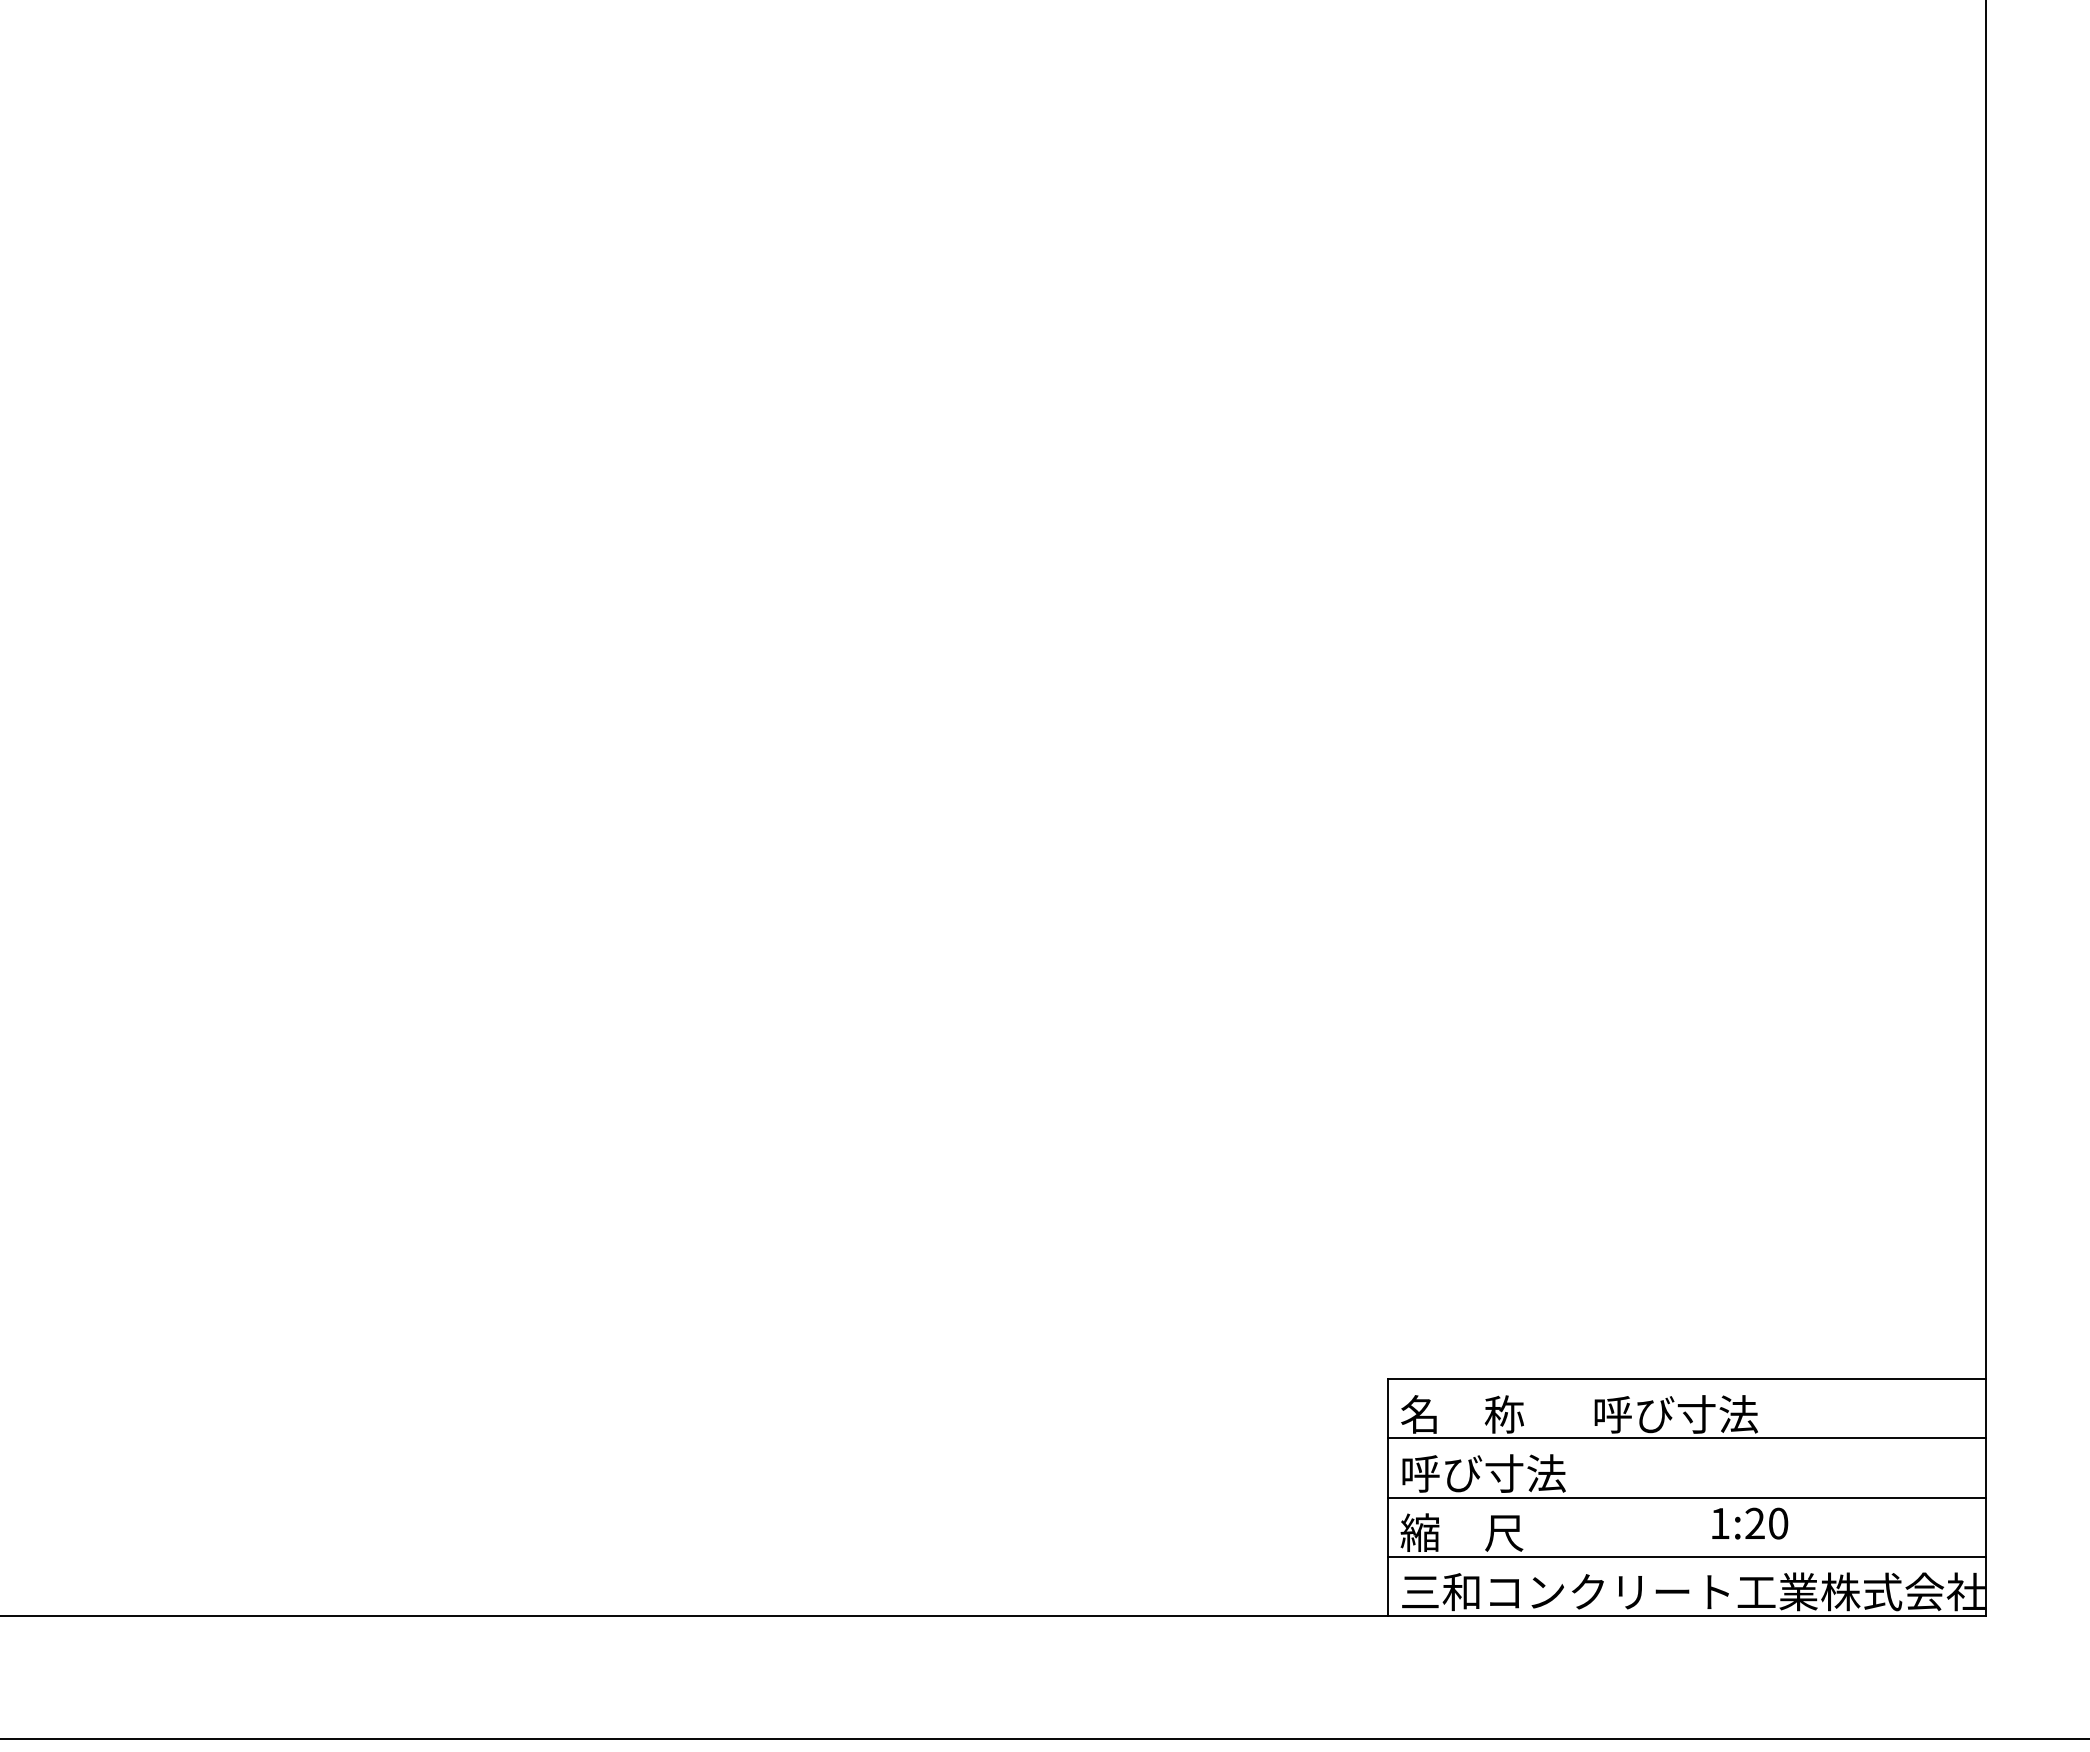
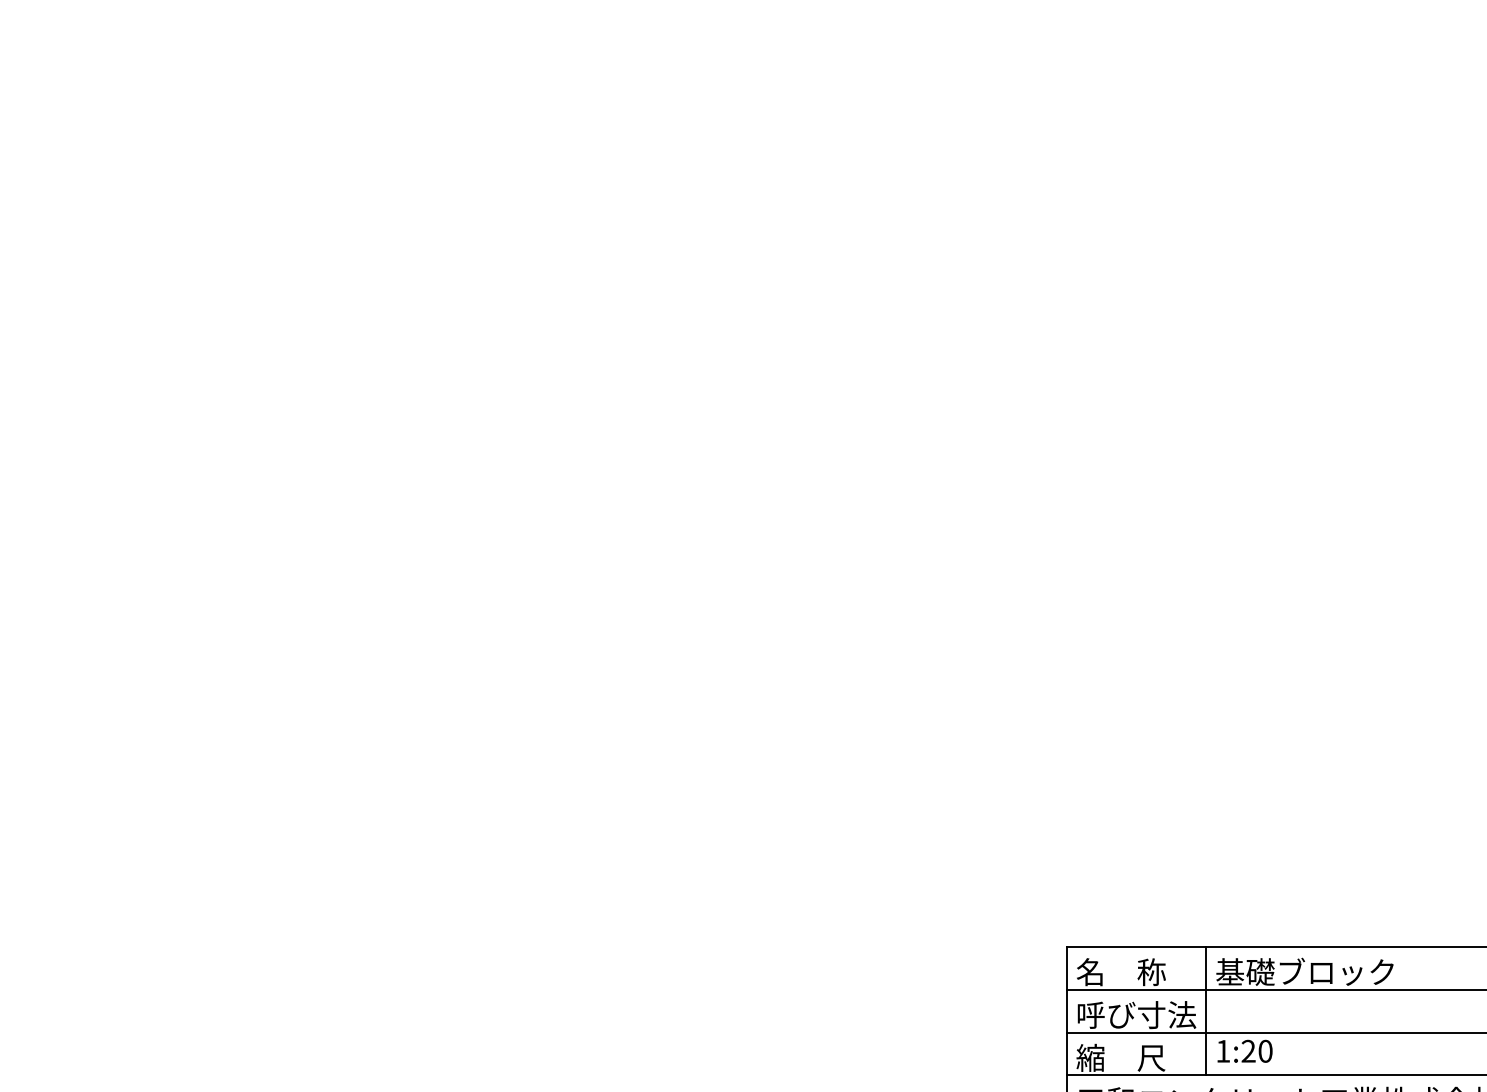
text: (1715, 1413) -> (1304, 971), 呼び寸法 -> 基礎ブロック
line: (1579, 1467) -> (1206, 1010), added
text: (1750, 1523) -> (1245, 1051), moved

